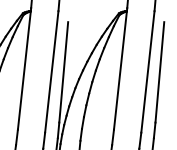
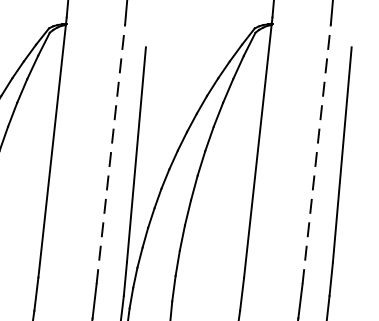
line: (51, 71) -> (110, 153), solid -> dashed
line: (147, 71) -> (315, 153), solid -> dashed

